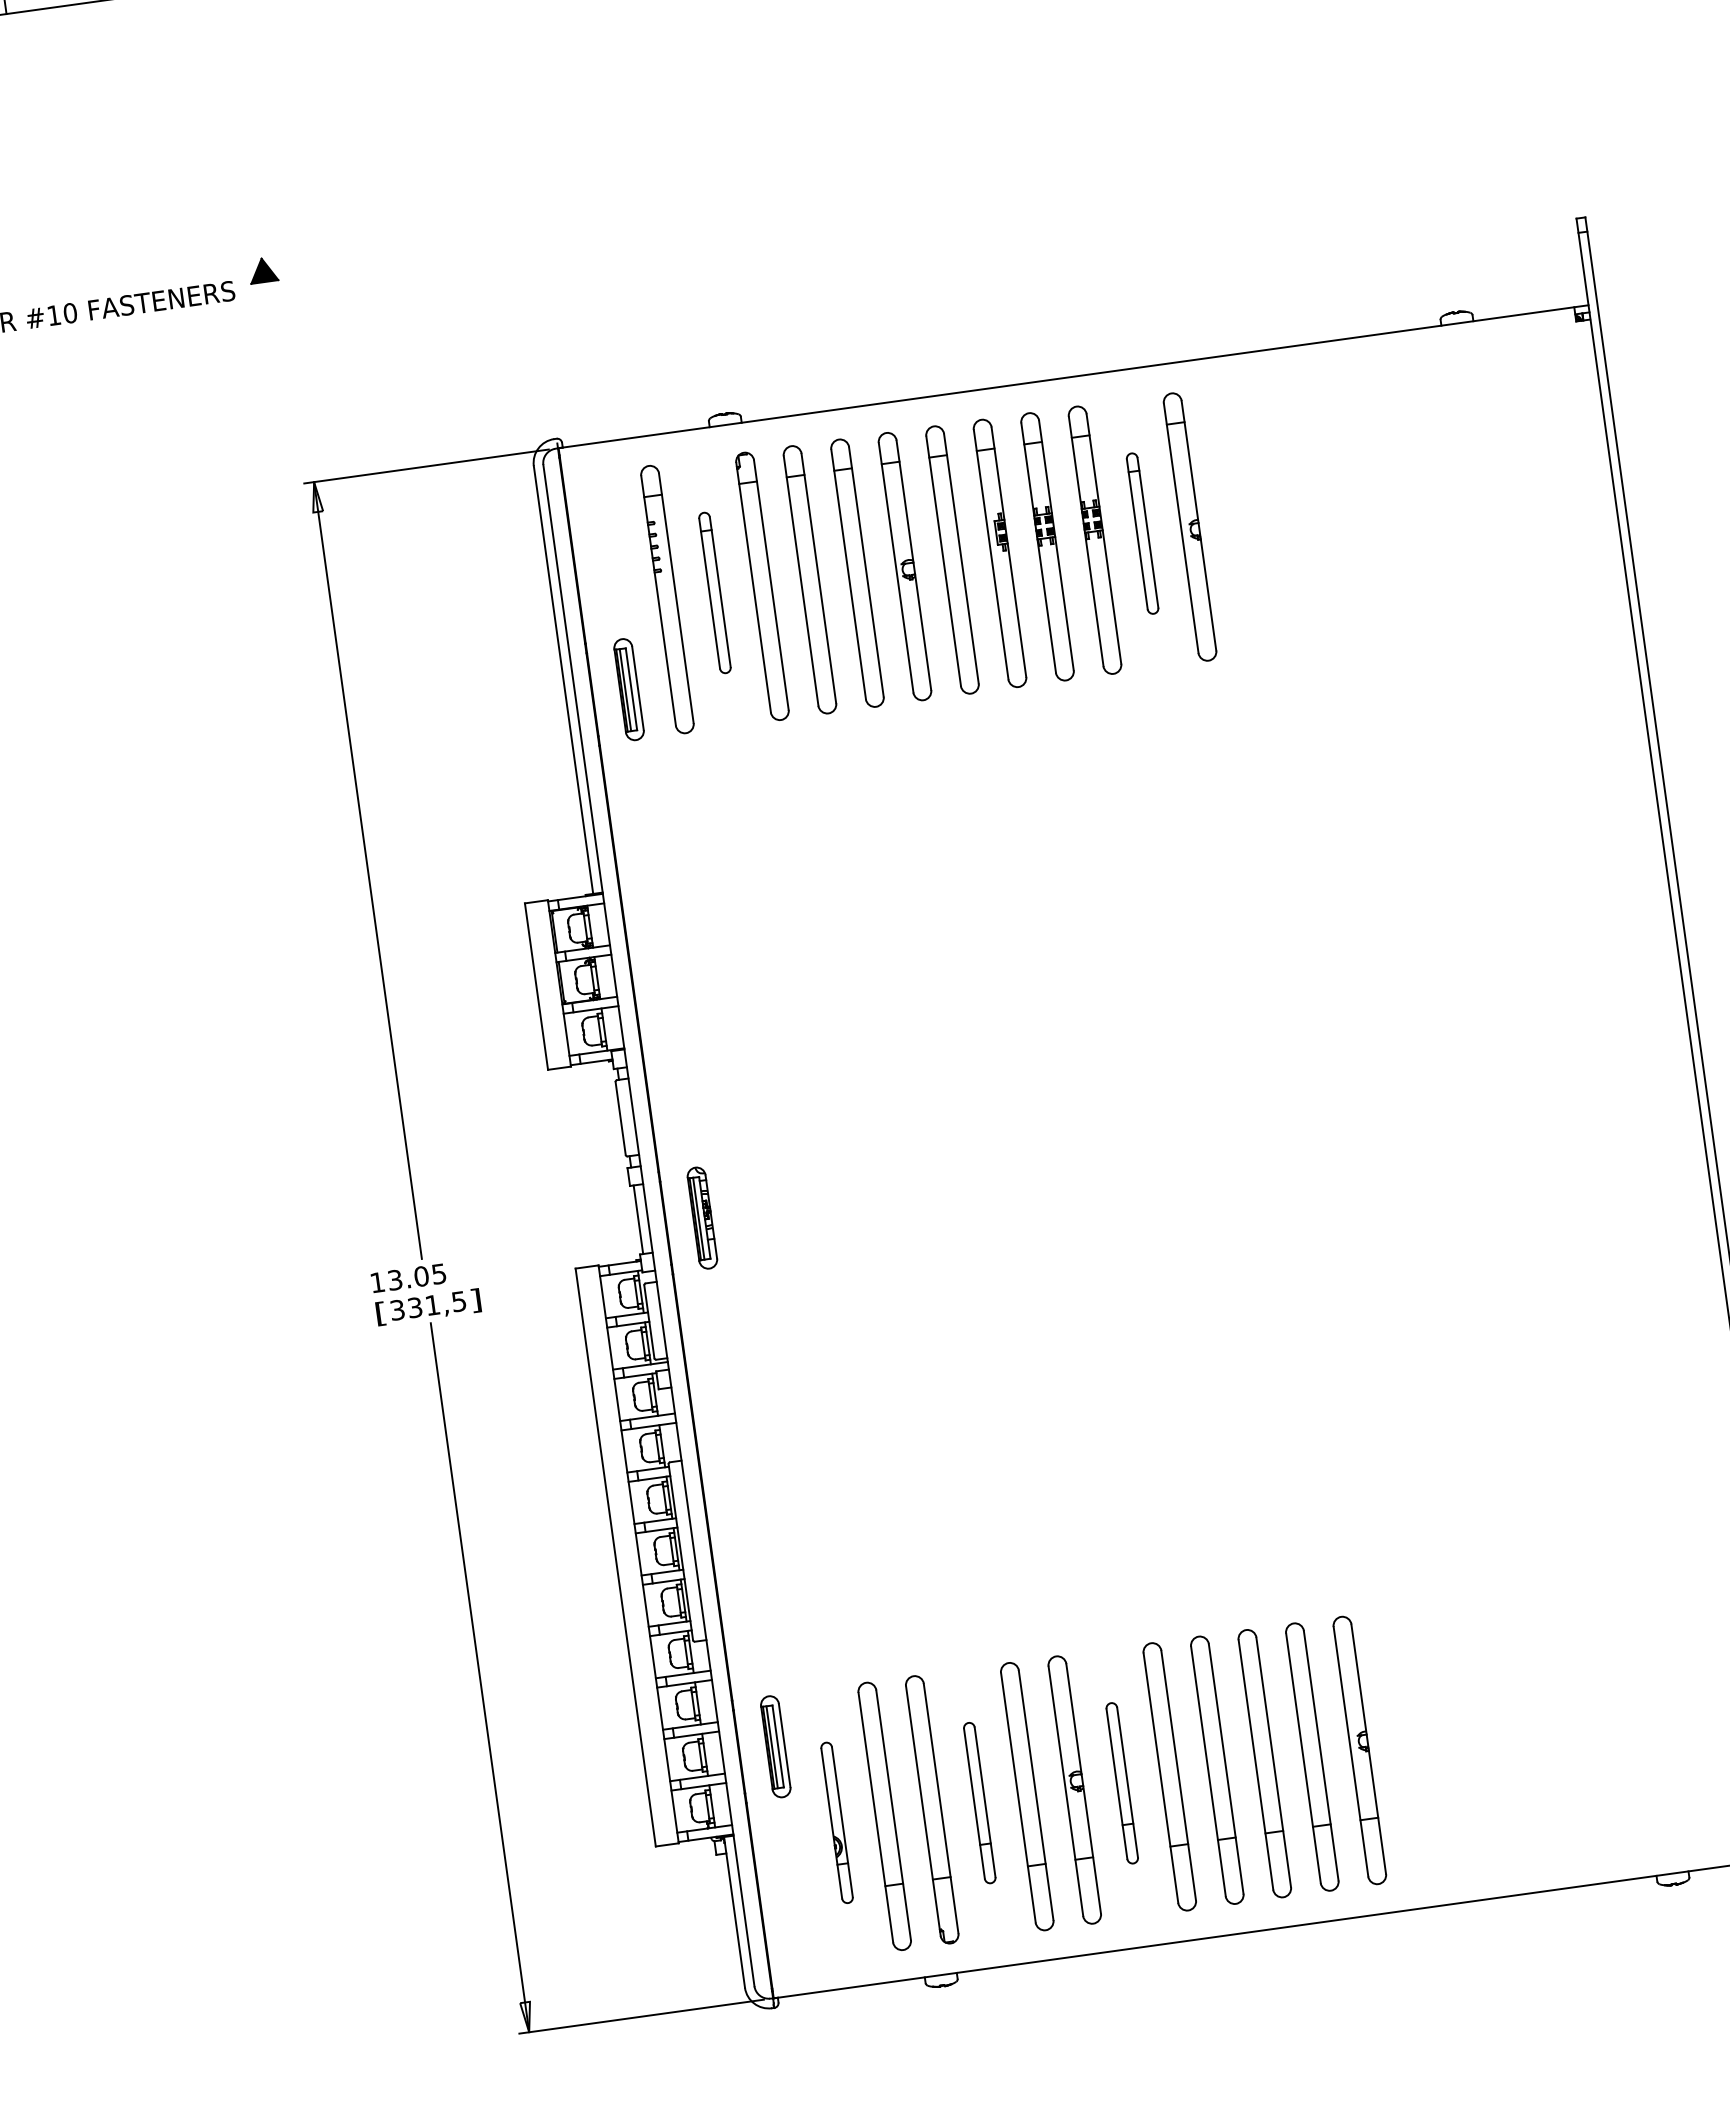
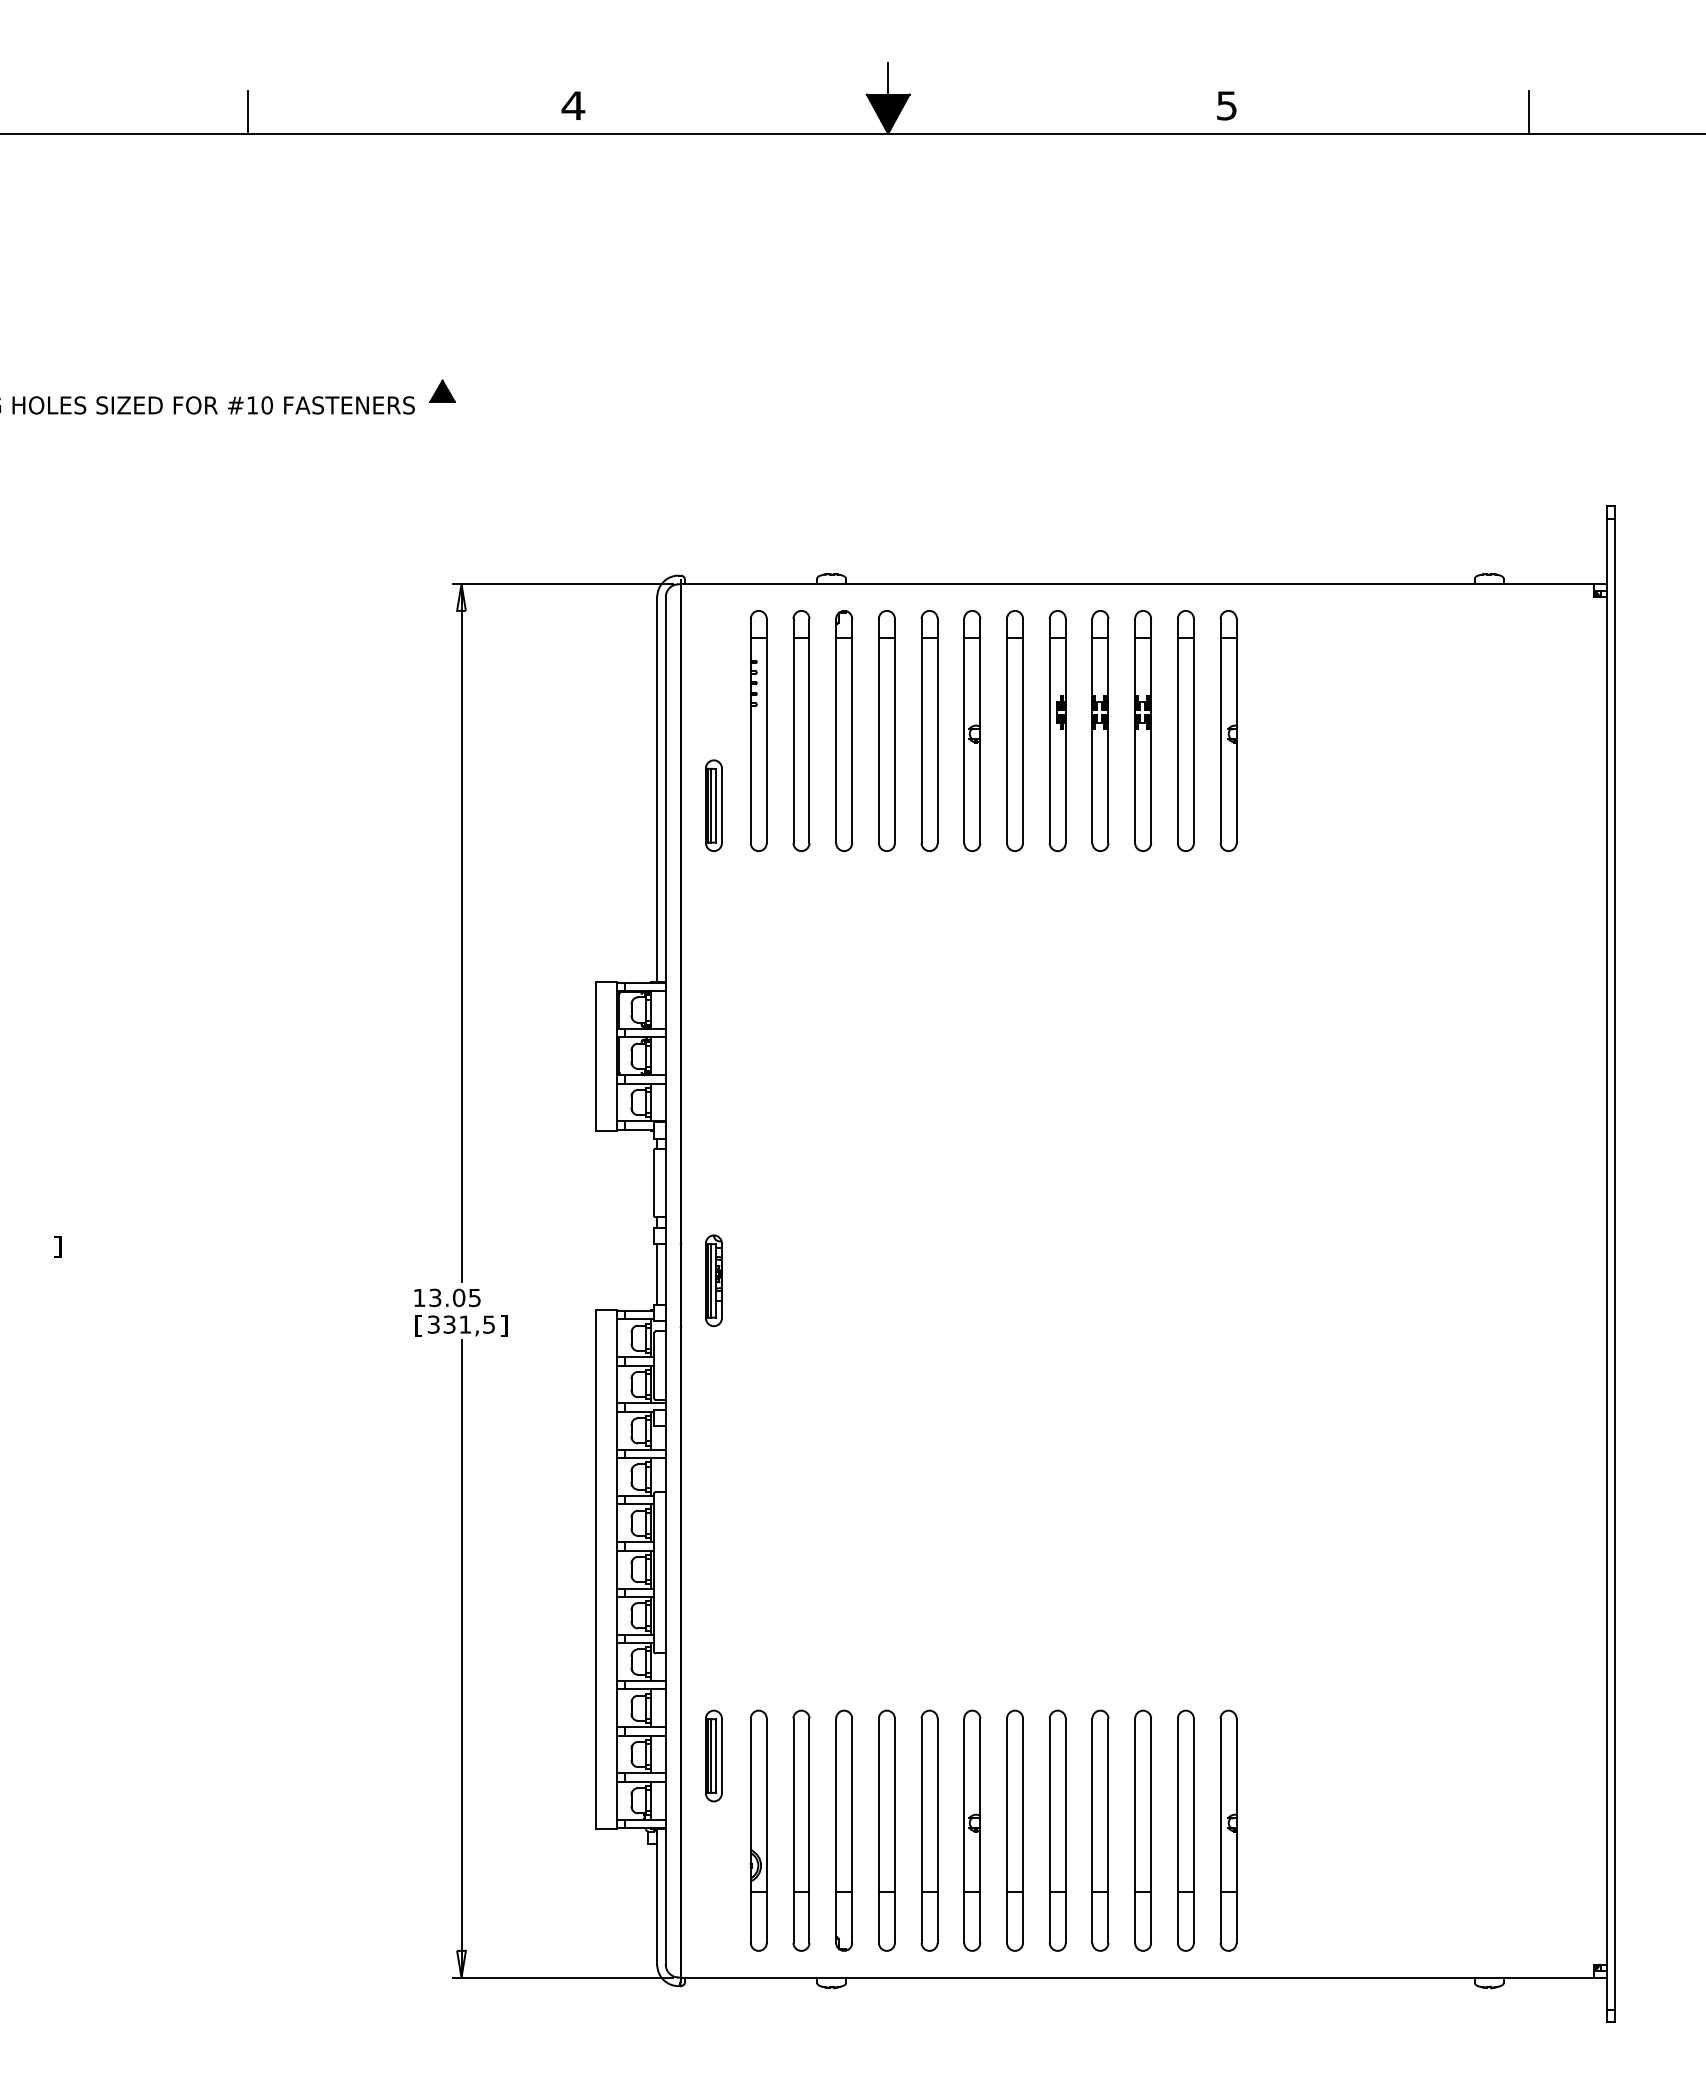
part: (1142, 533) -> (1185, 730), size x1.67
part: (714, 592) -> (801, 730), size x1.67
part: (1121, 1783) -> (1014, 1830), size x1.67
part: (979, 1802) -> (886, 1830), size x1.67
part: (836, 1822) -> (758, 1830), size x1.67

